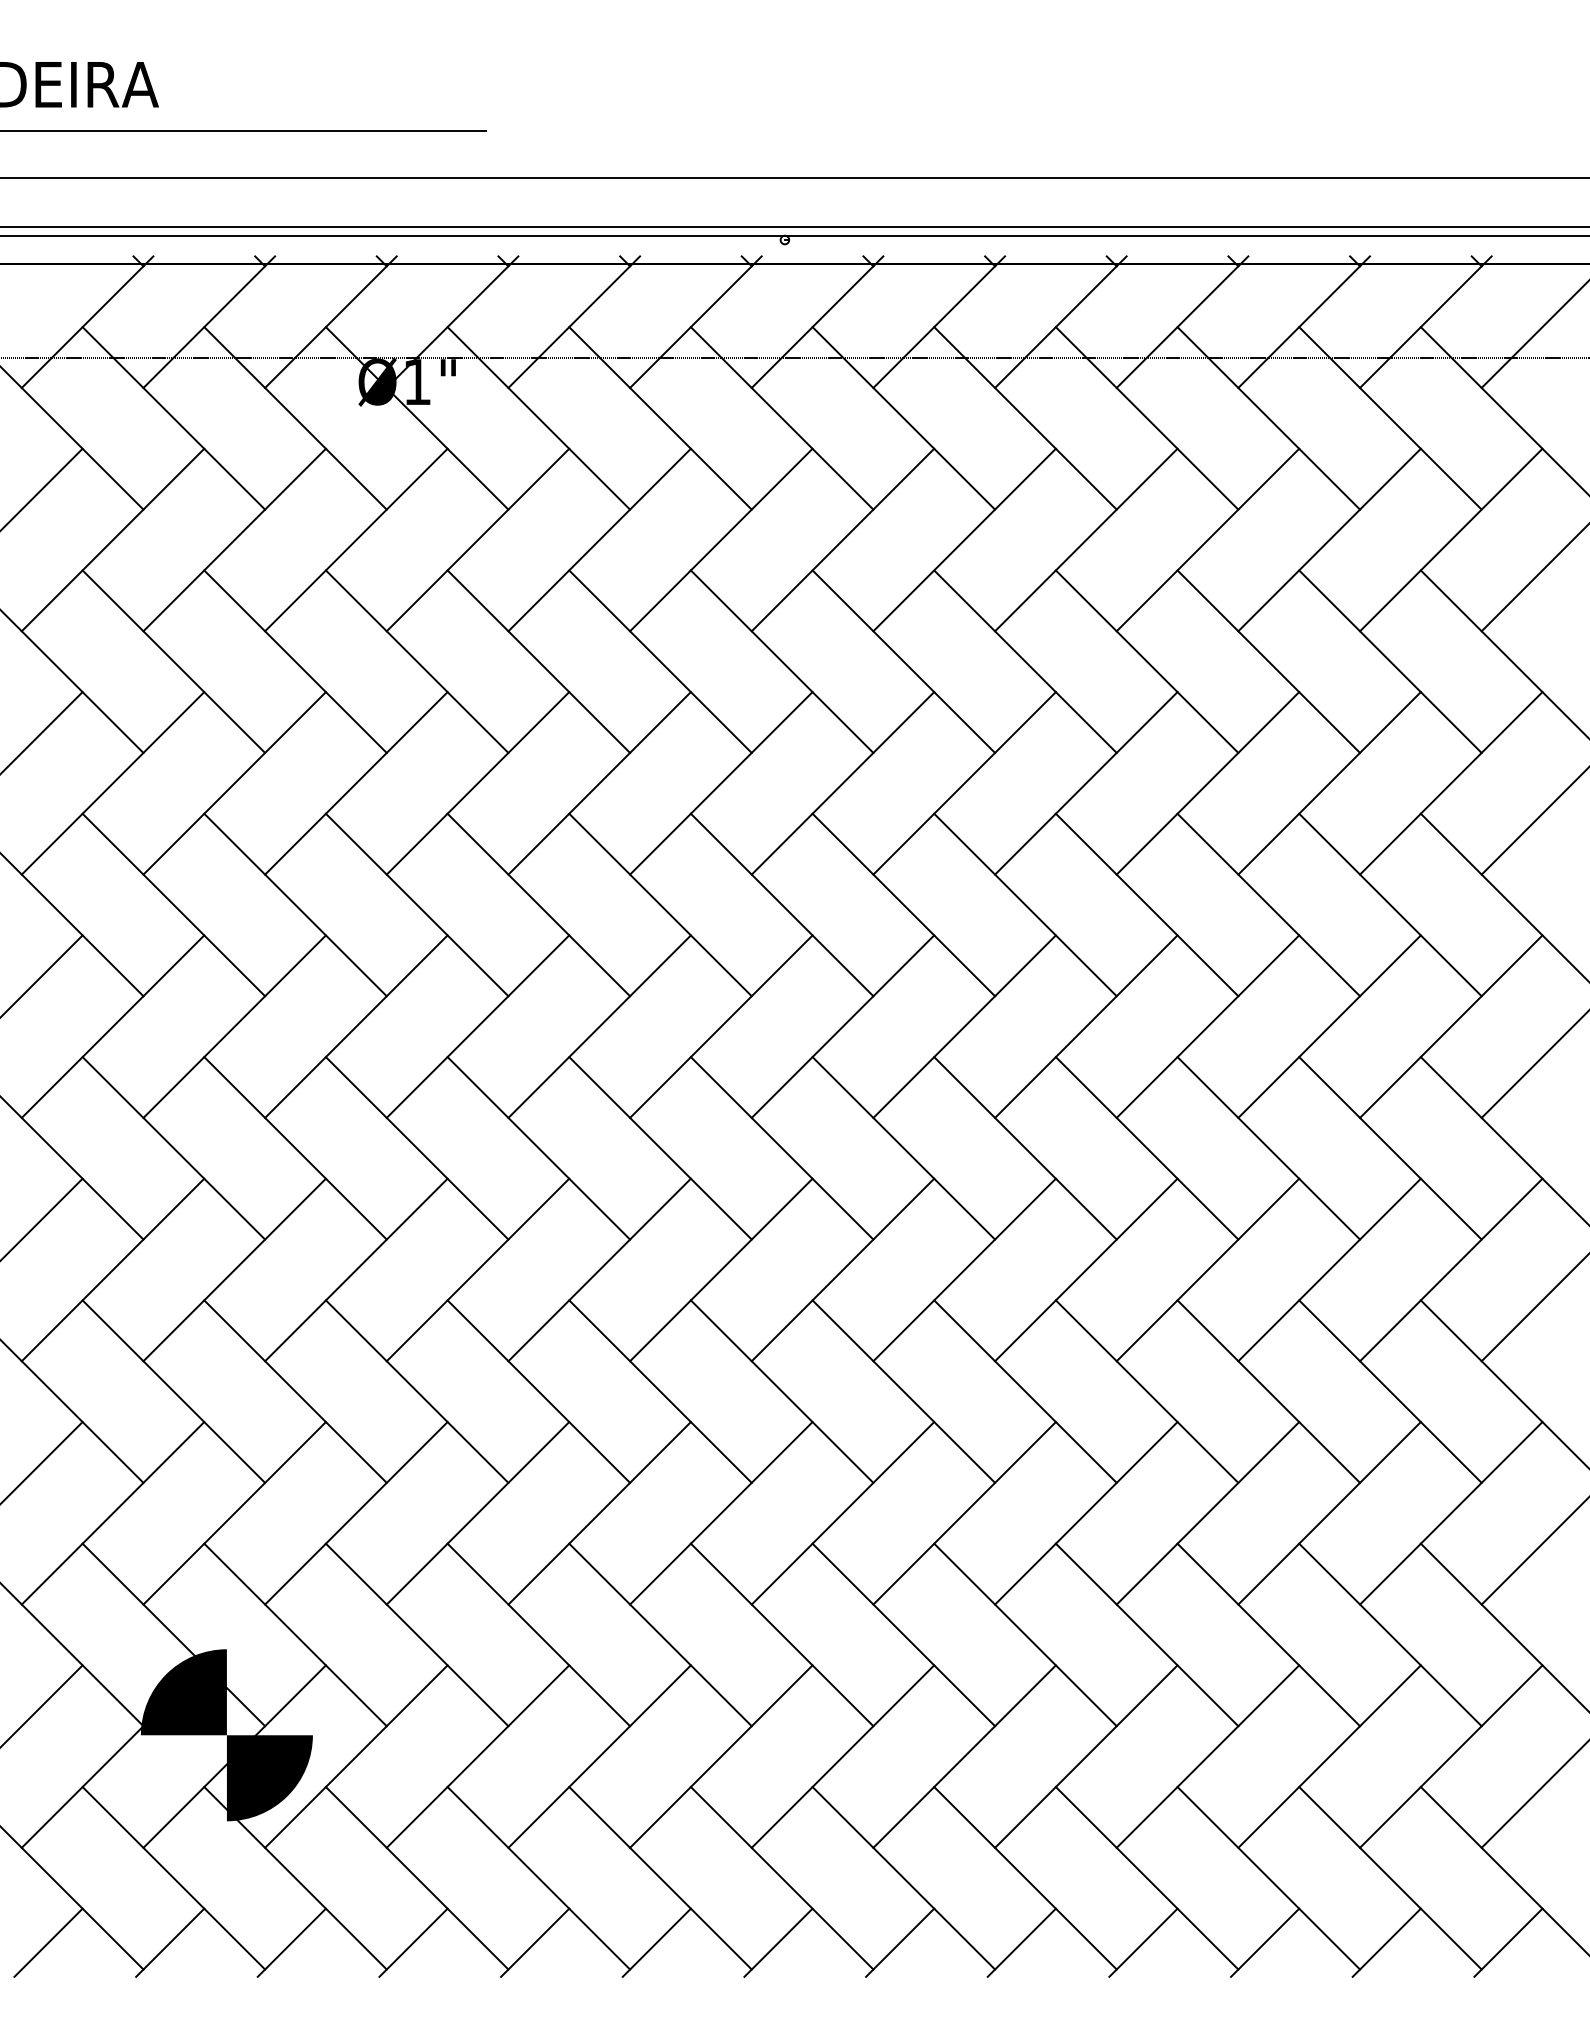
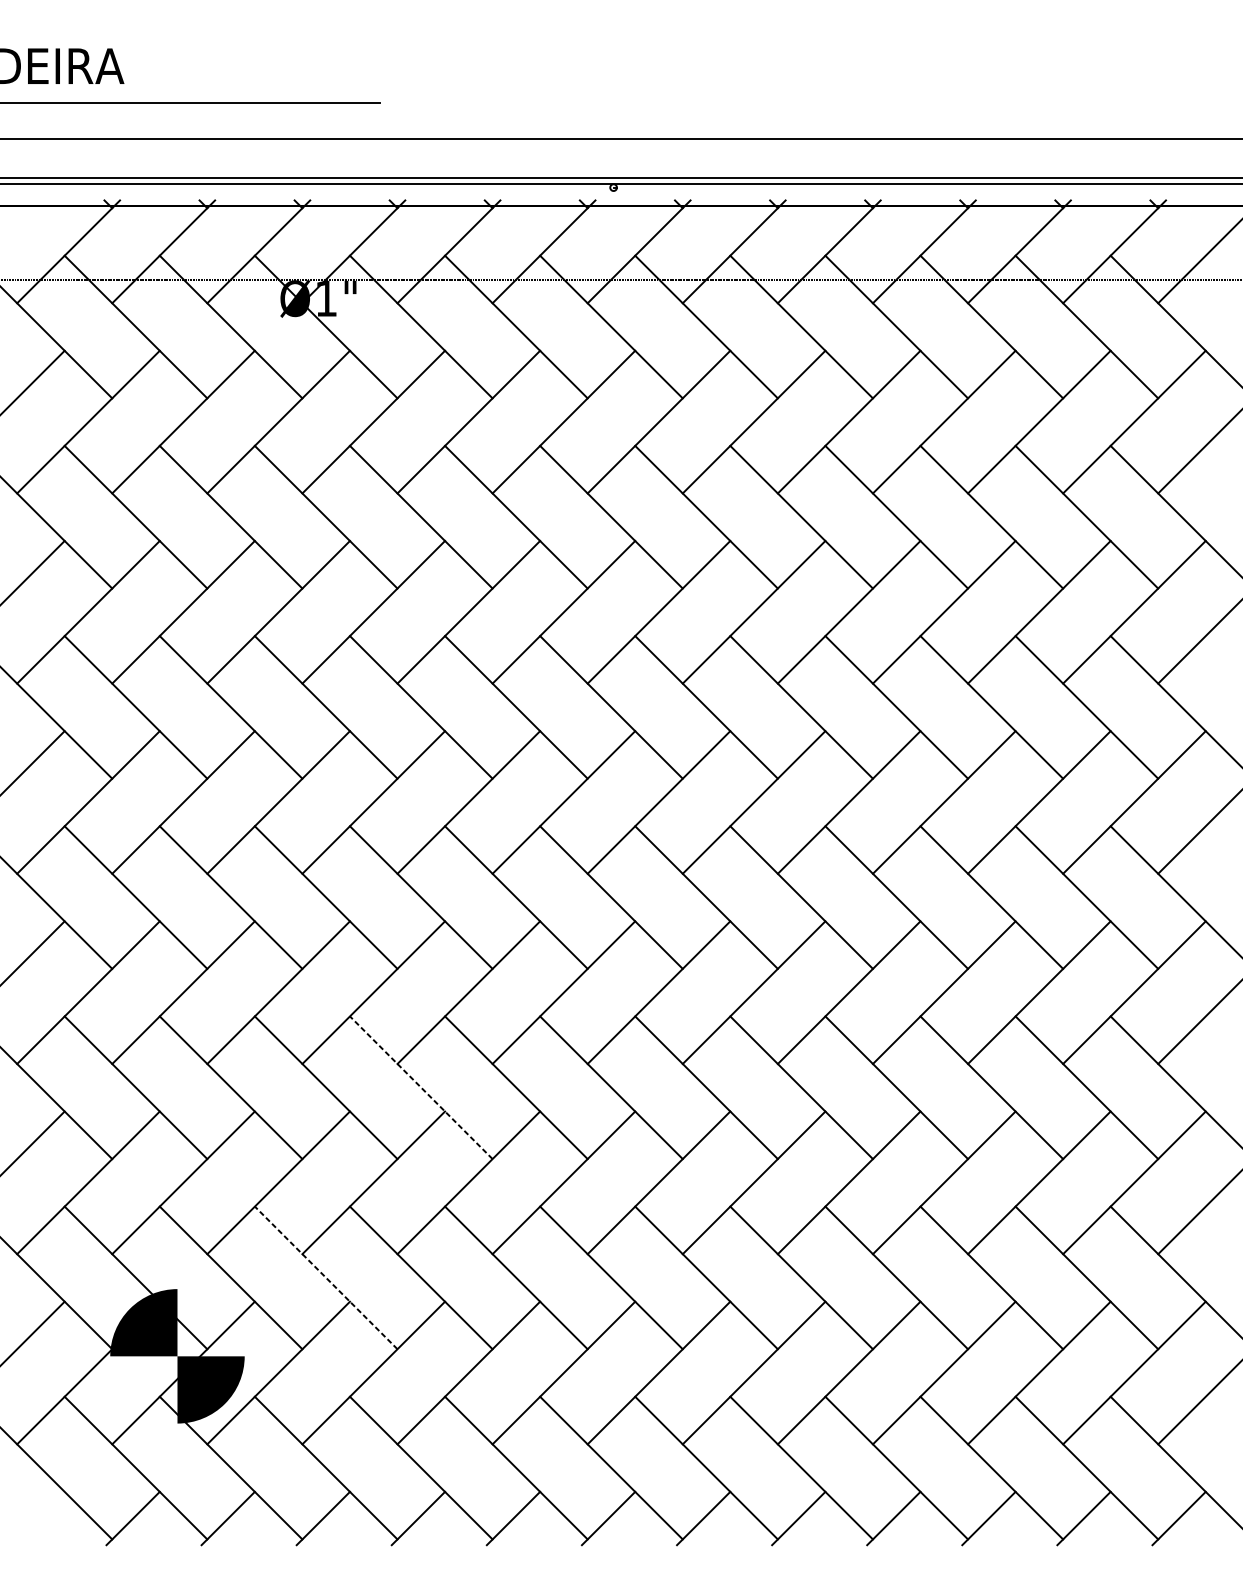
line: (538, 1391) -> (421, 1087), solid -> dashed
line: (416, 1634) -> (325, 1277), solid -> dashed
line: (48, 1942) -> (38, 1518), removed

